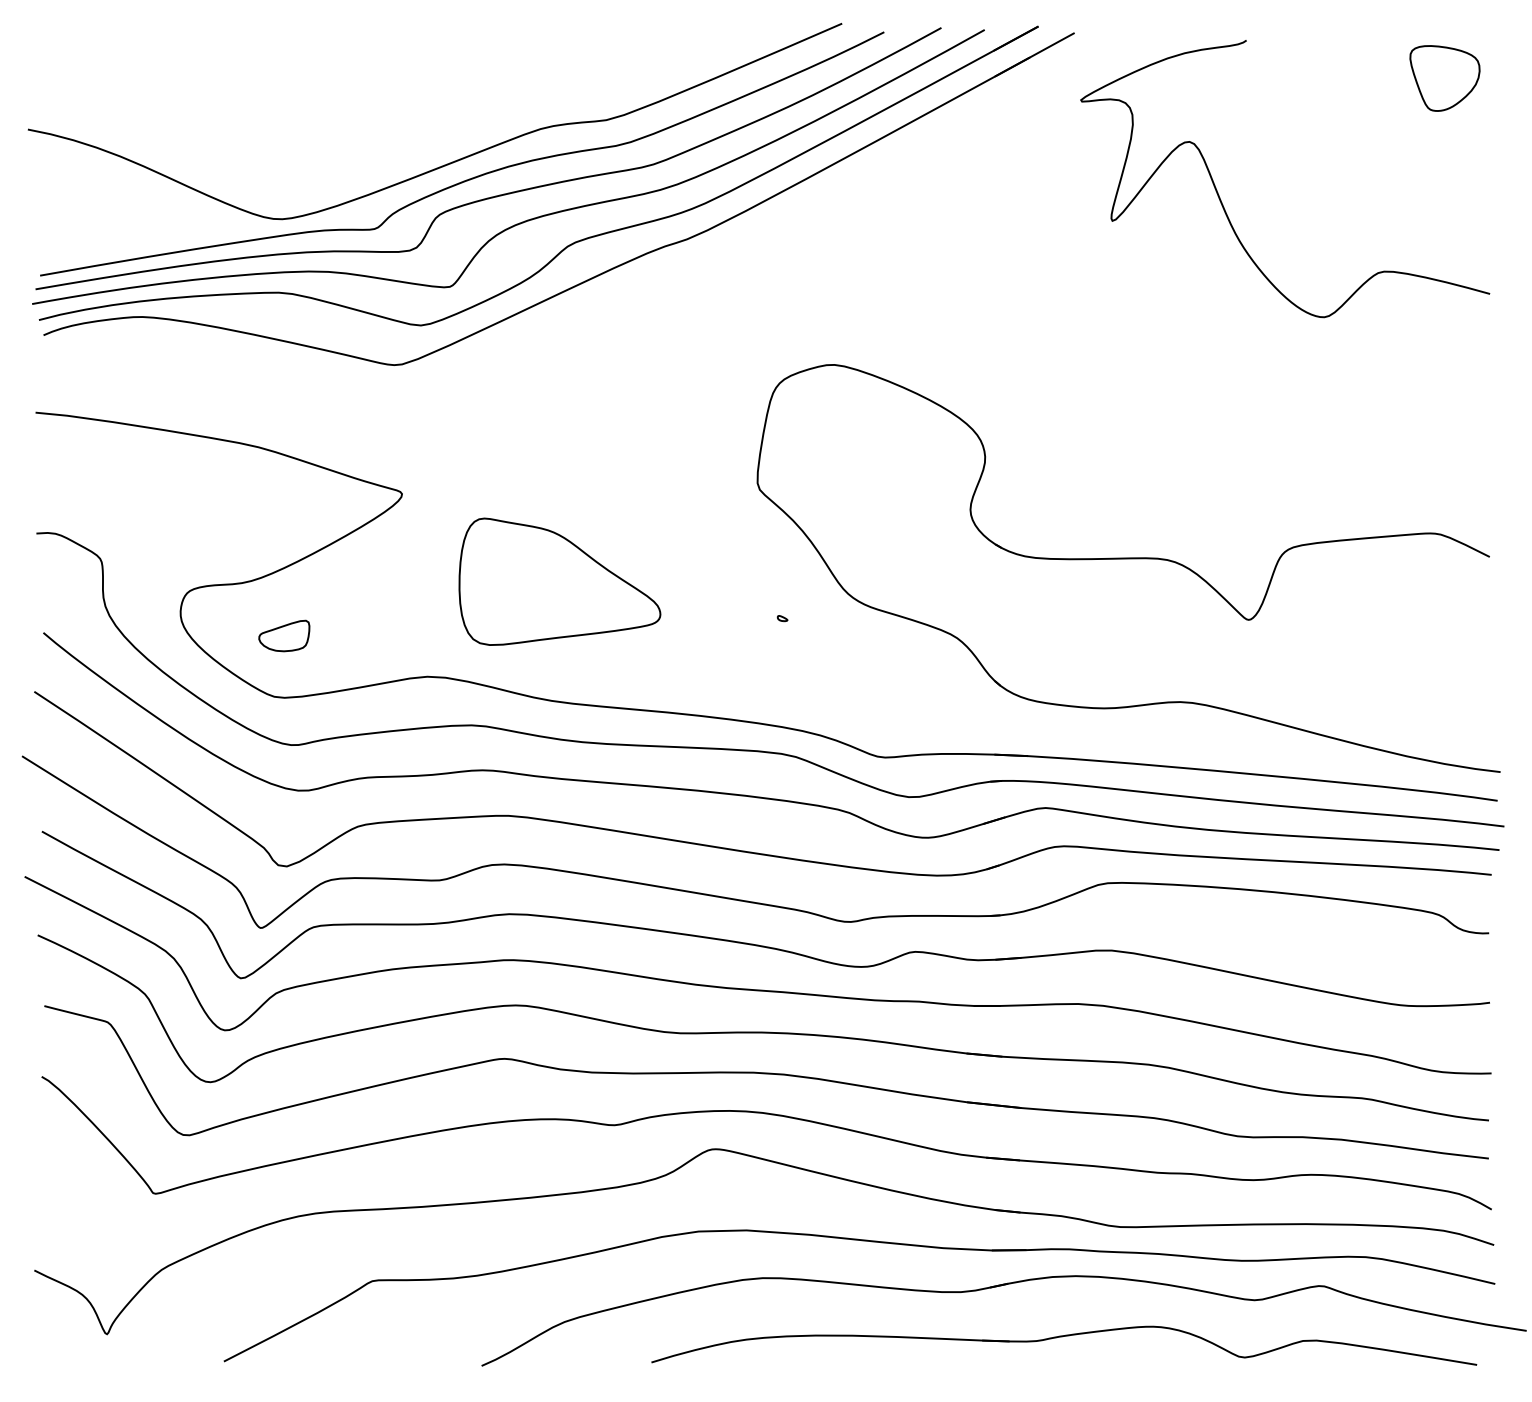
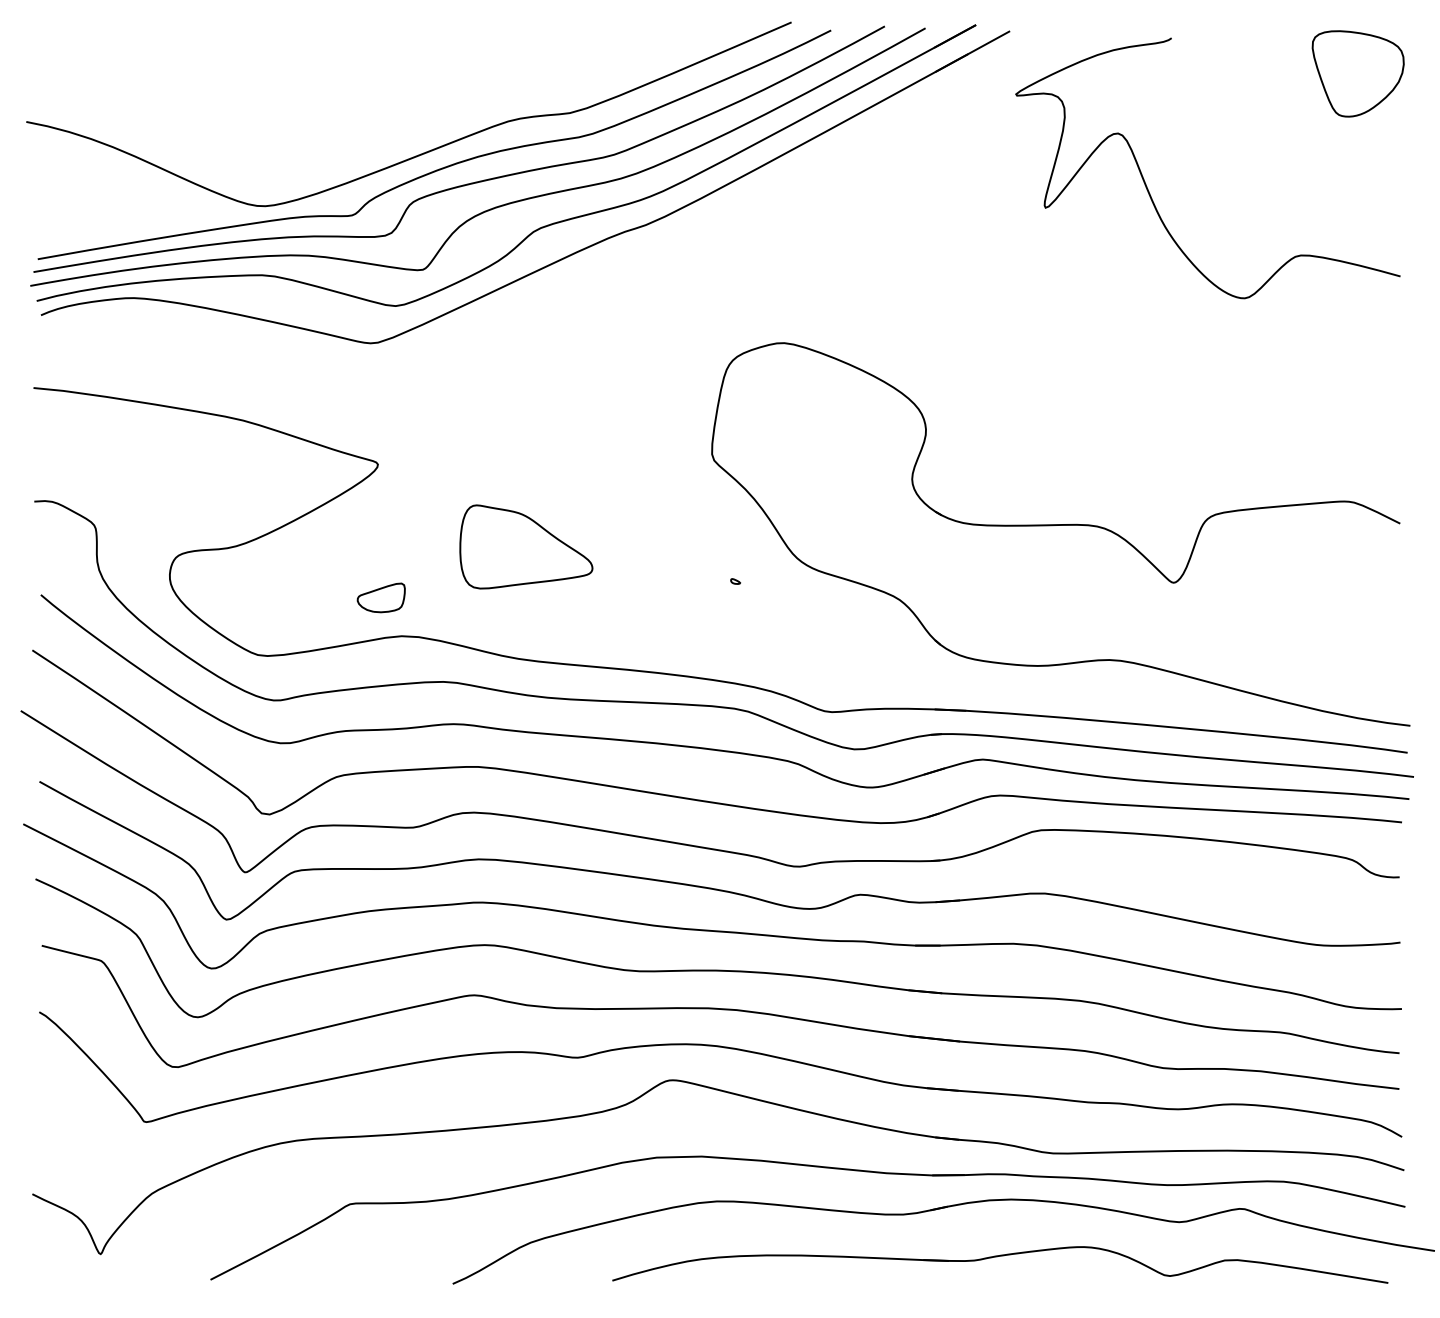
part: (1444, 78) -> (1357, 73), size x1.4
part: (560, 581) -> (526, 546), size x0.7
part: (283, 635) -> (380, 597), moved

